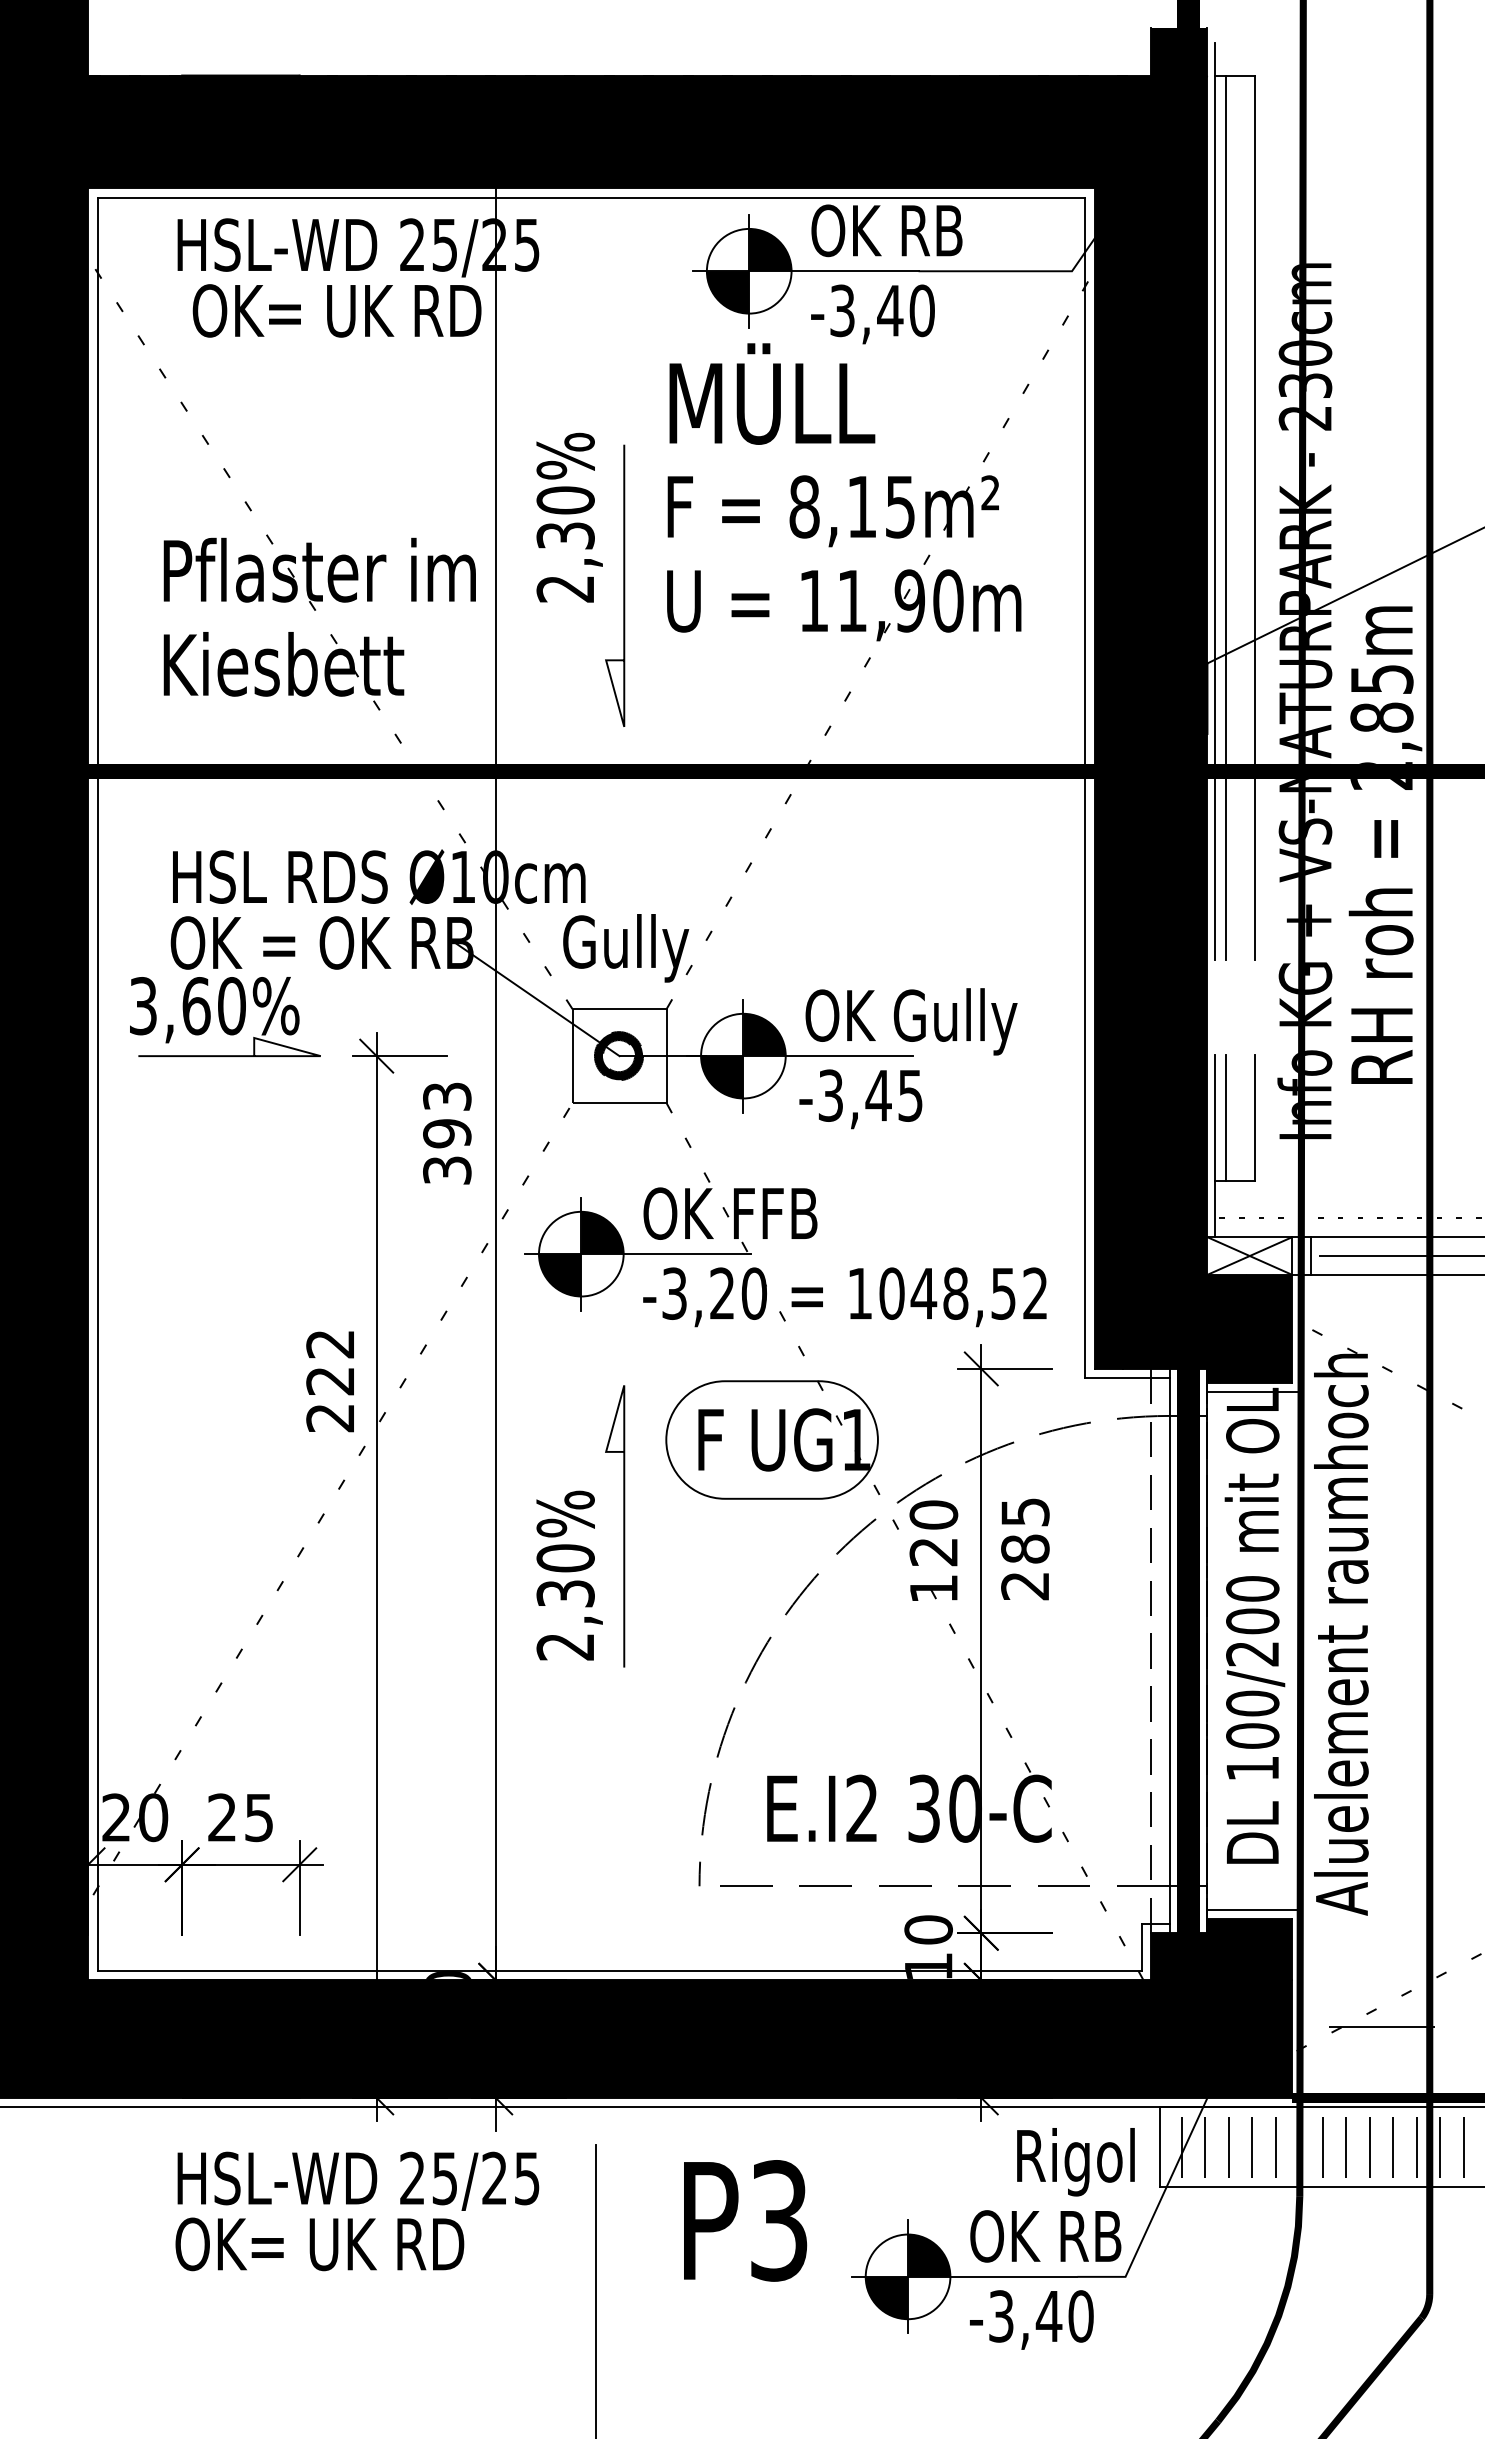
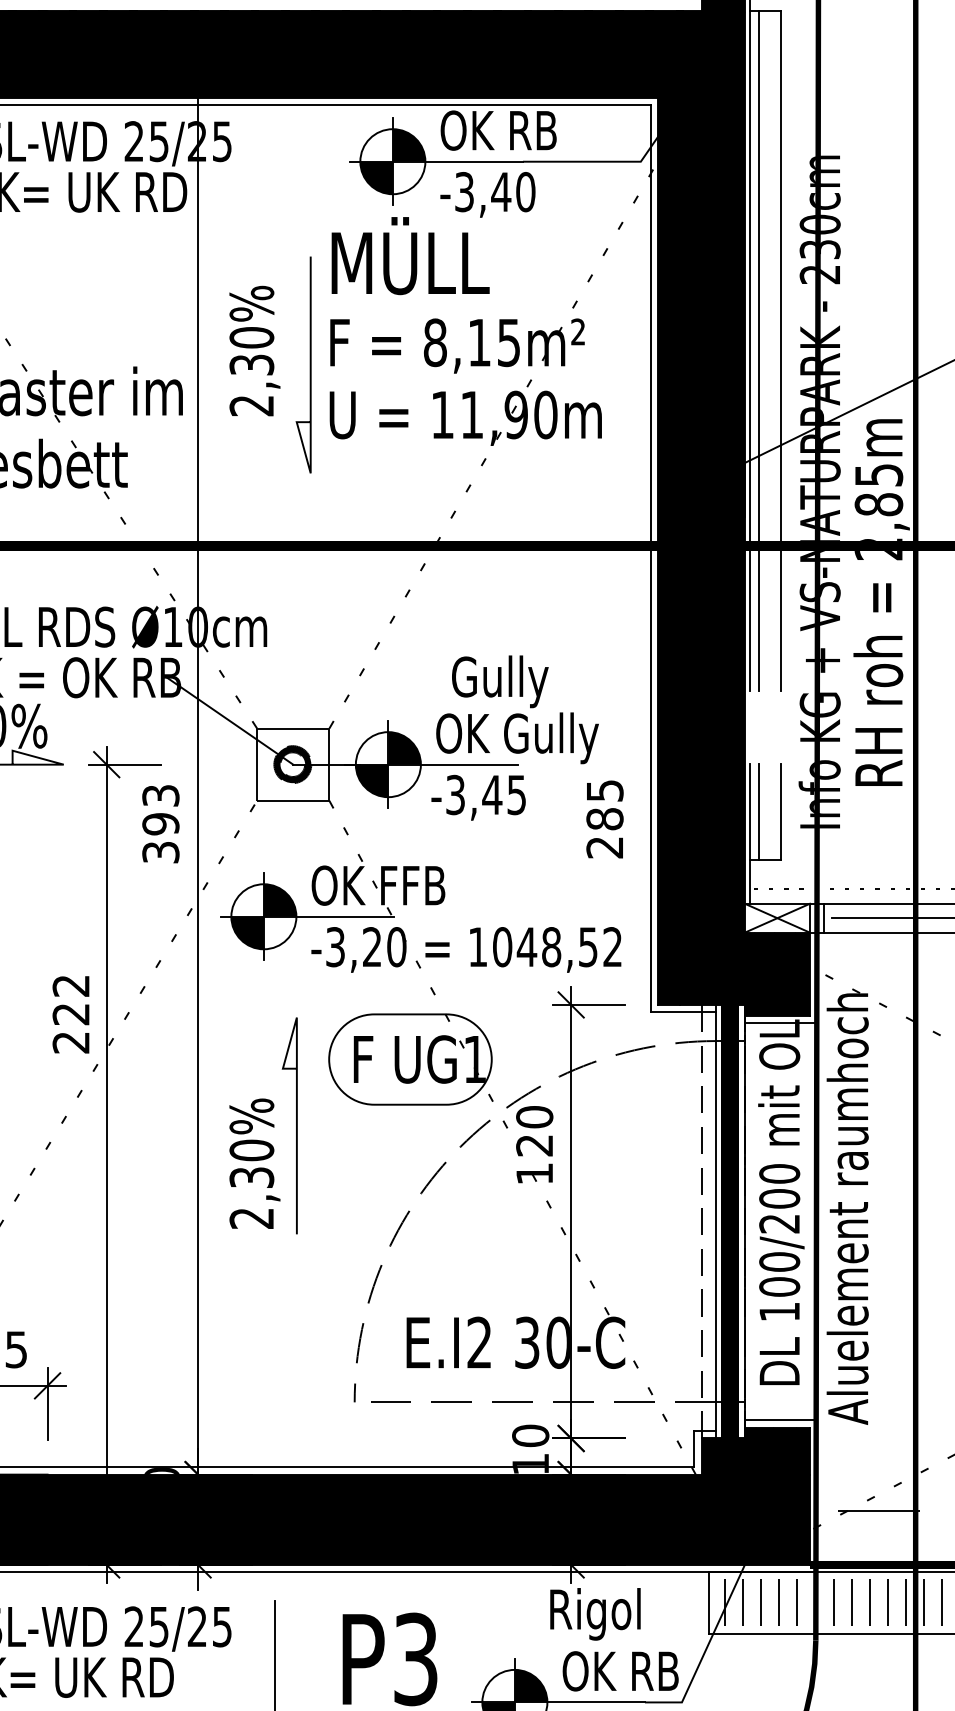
line: (623, 585) -> (310, 364), moved
text: (626, 948) -> (500, 681), moved
text: (1025, 1549) -> (605, 819), moved
text: (1075, 2162) -> (595, 1614), moved

